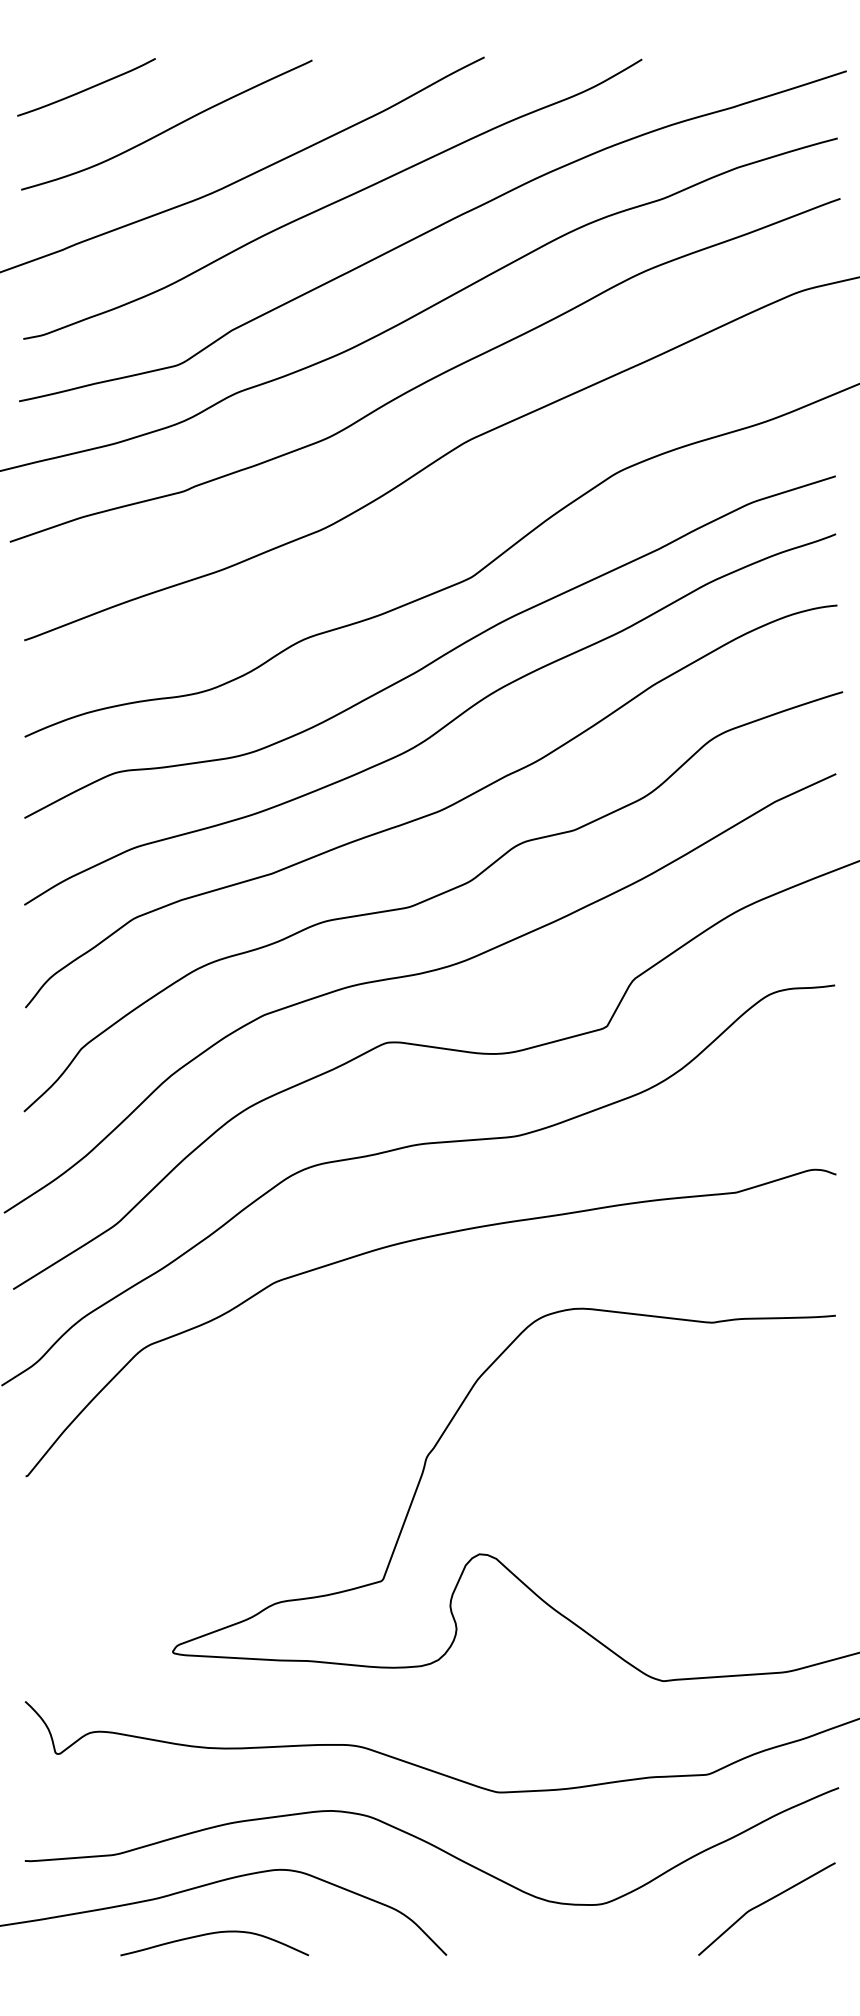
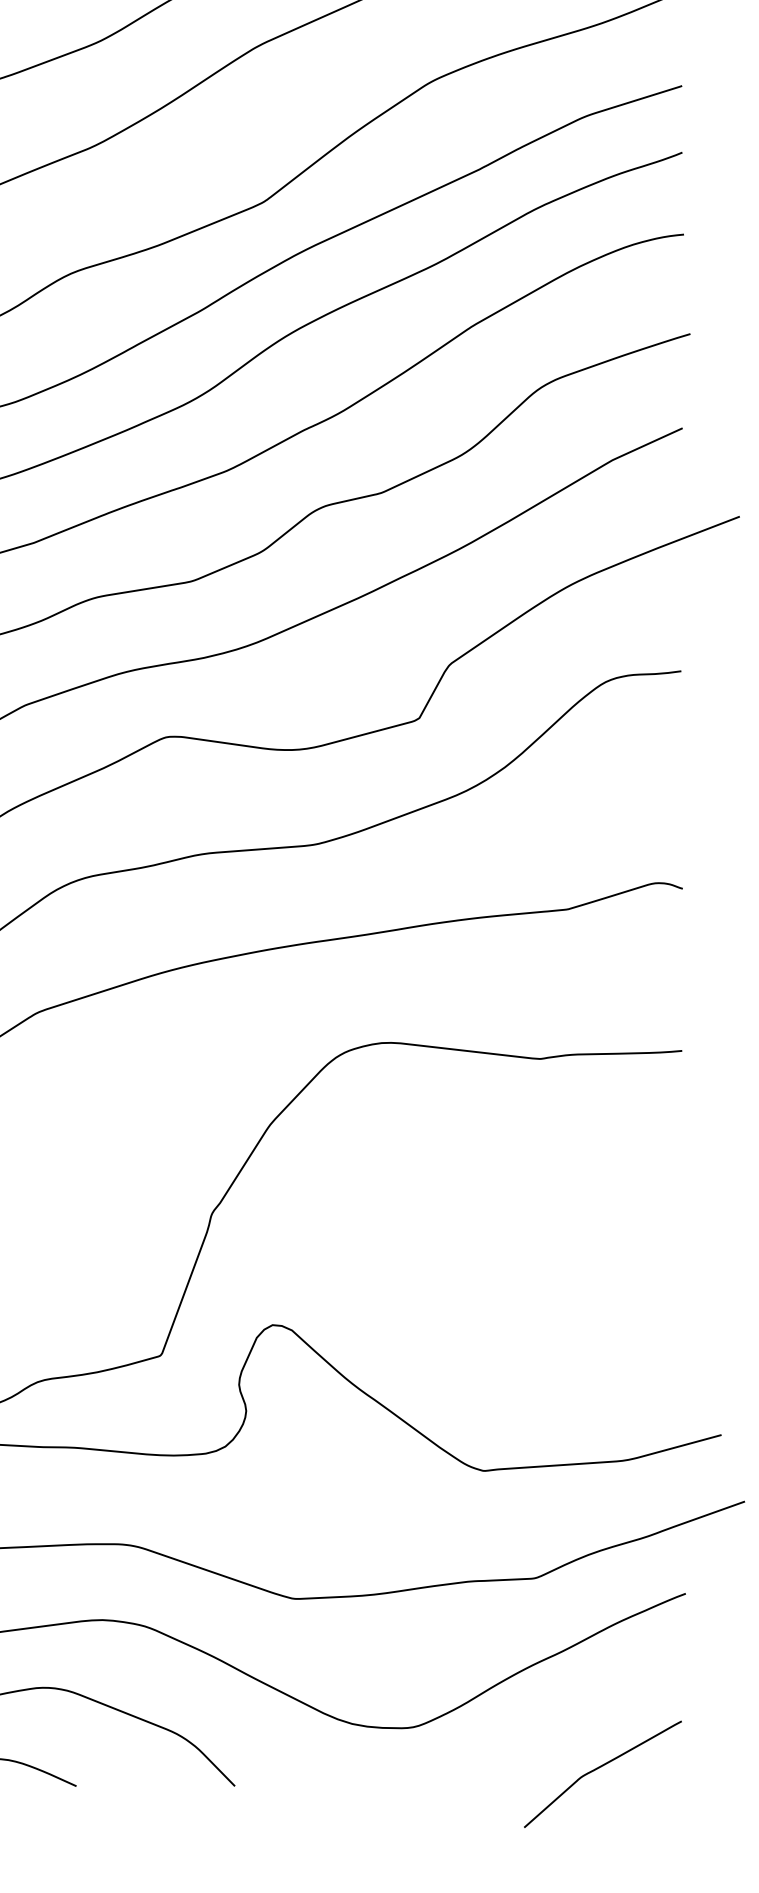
curve: (763, 1904) -> (599, 1769), moved

